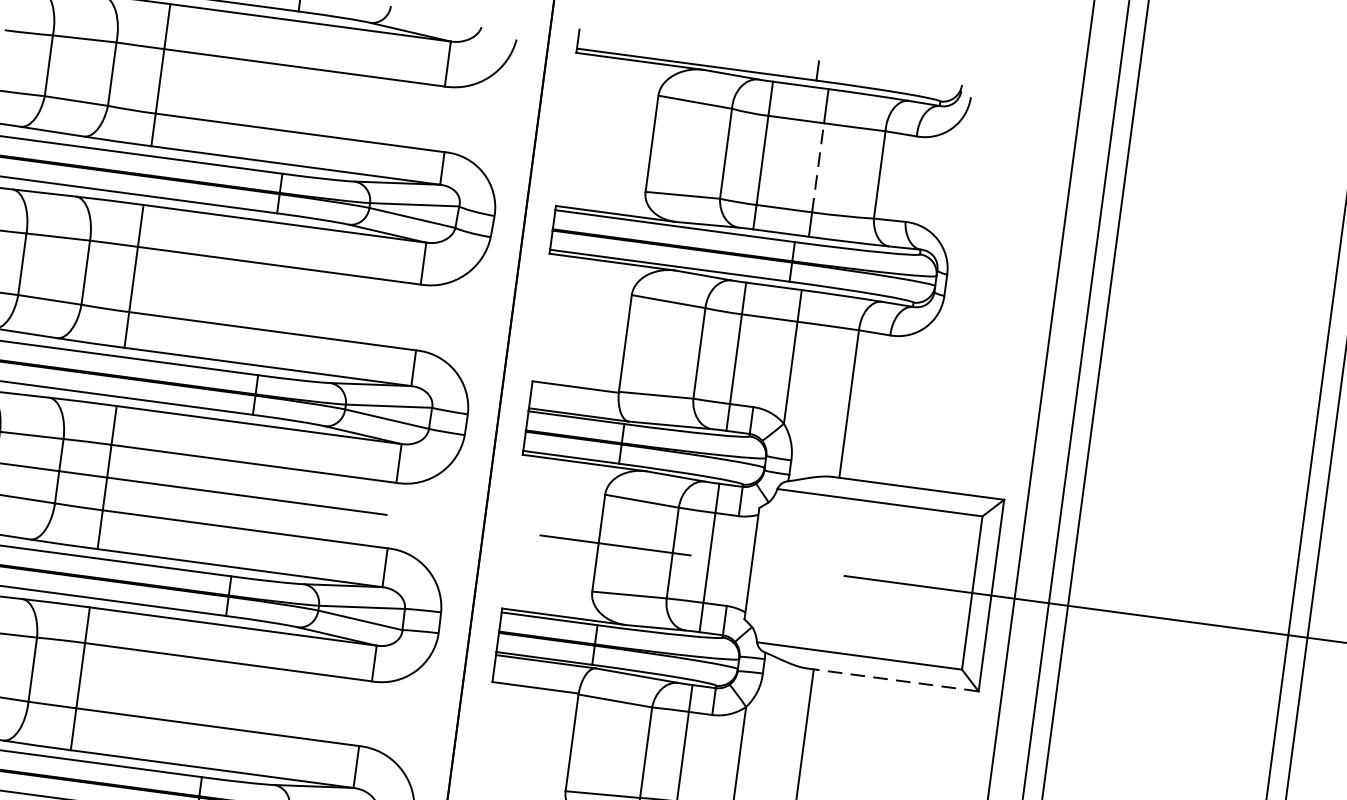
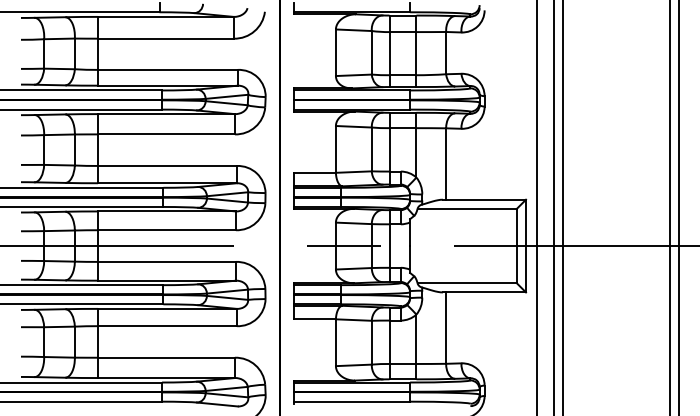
line: (818, 167) -> (416, 53), dashed -> solid
line: (892, 680) -> (484, 292), dashed -> solid

